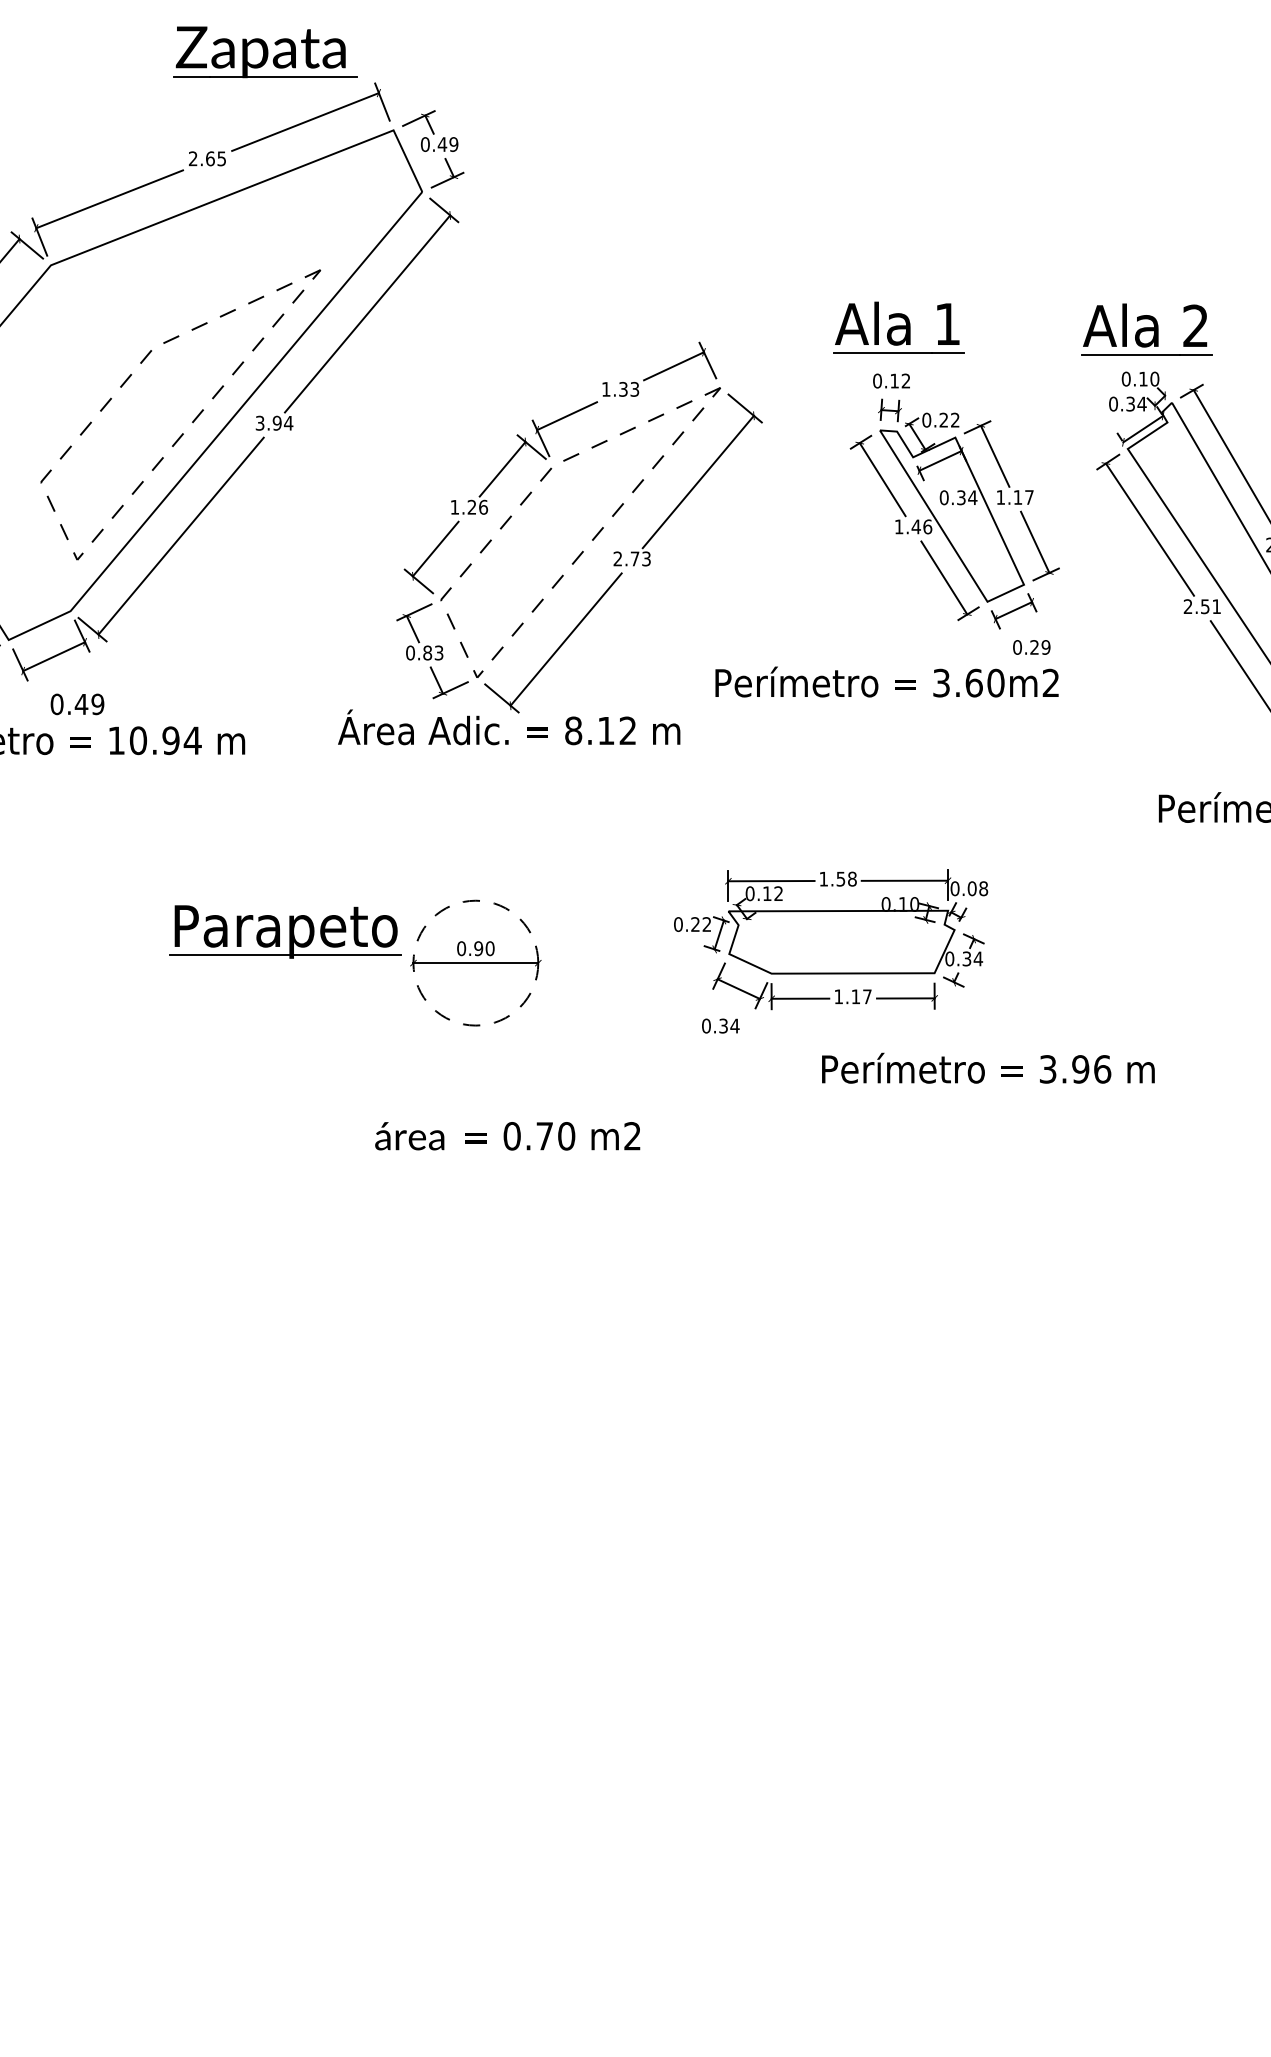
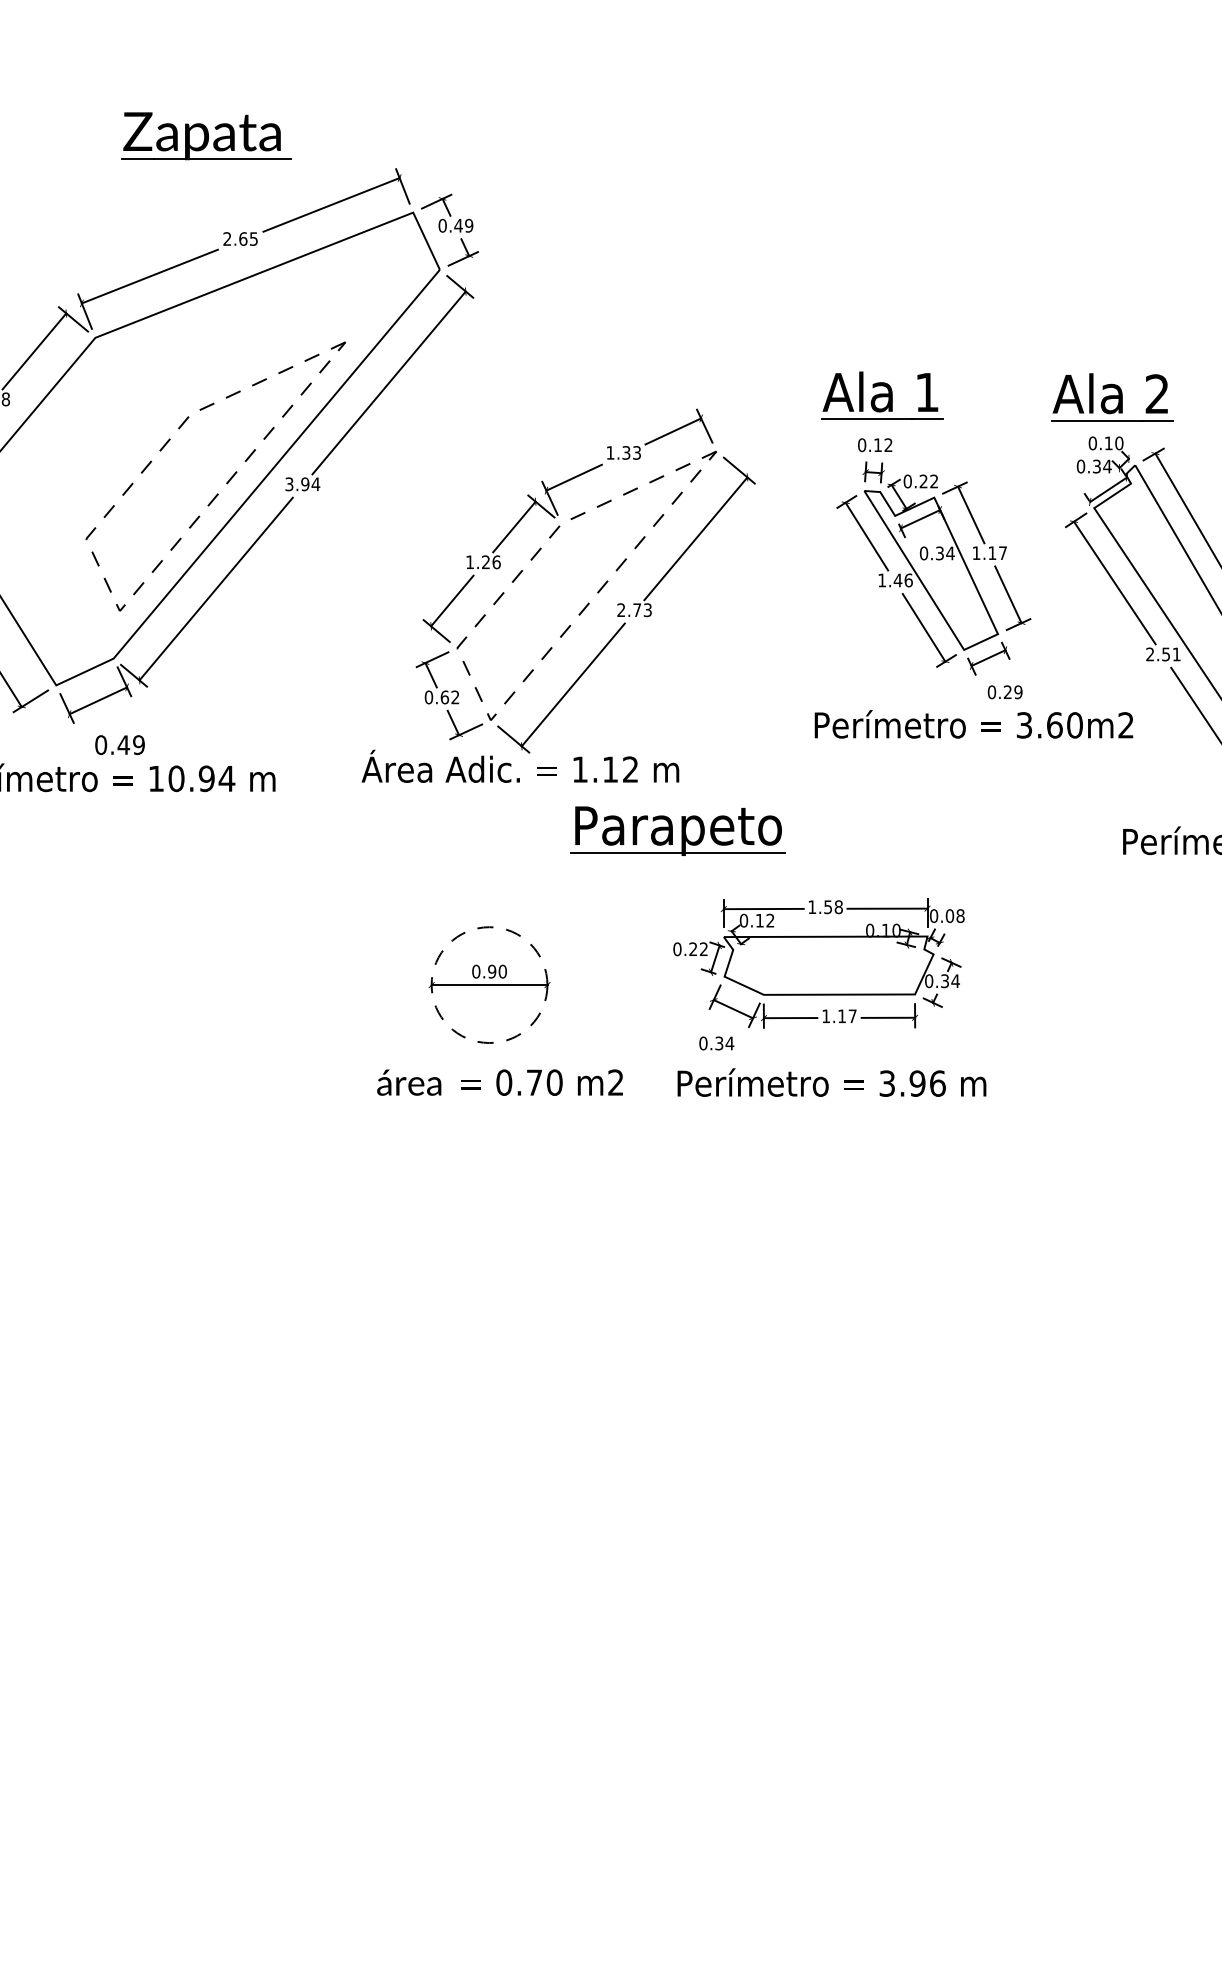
part: (265, 52) -> (206, 136), moved
text: (432, 653) -> (449, 697), 0.83 -> 0.62
text: (886, 682) -> (973, 724), moved
text: (573, 730) -> (580, 769), 8.12 -> 1.12
part: (284, 931) -> (677, 830), moved
text: (987, 1068) -> (831, 1082), moved
text: (507, 1136) -> (499, 1082), moved

